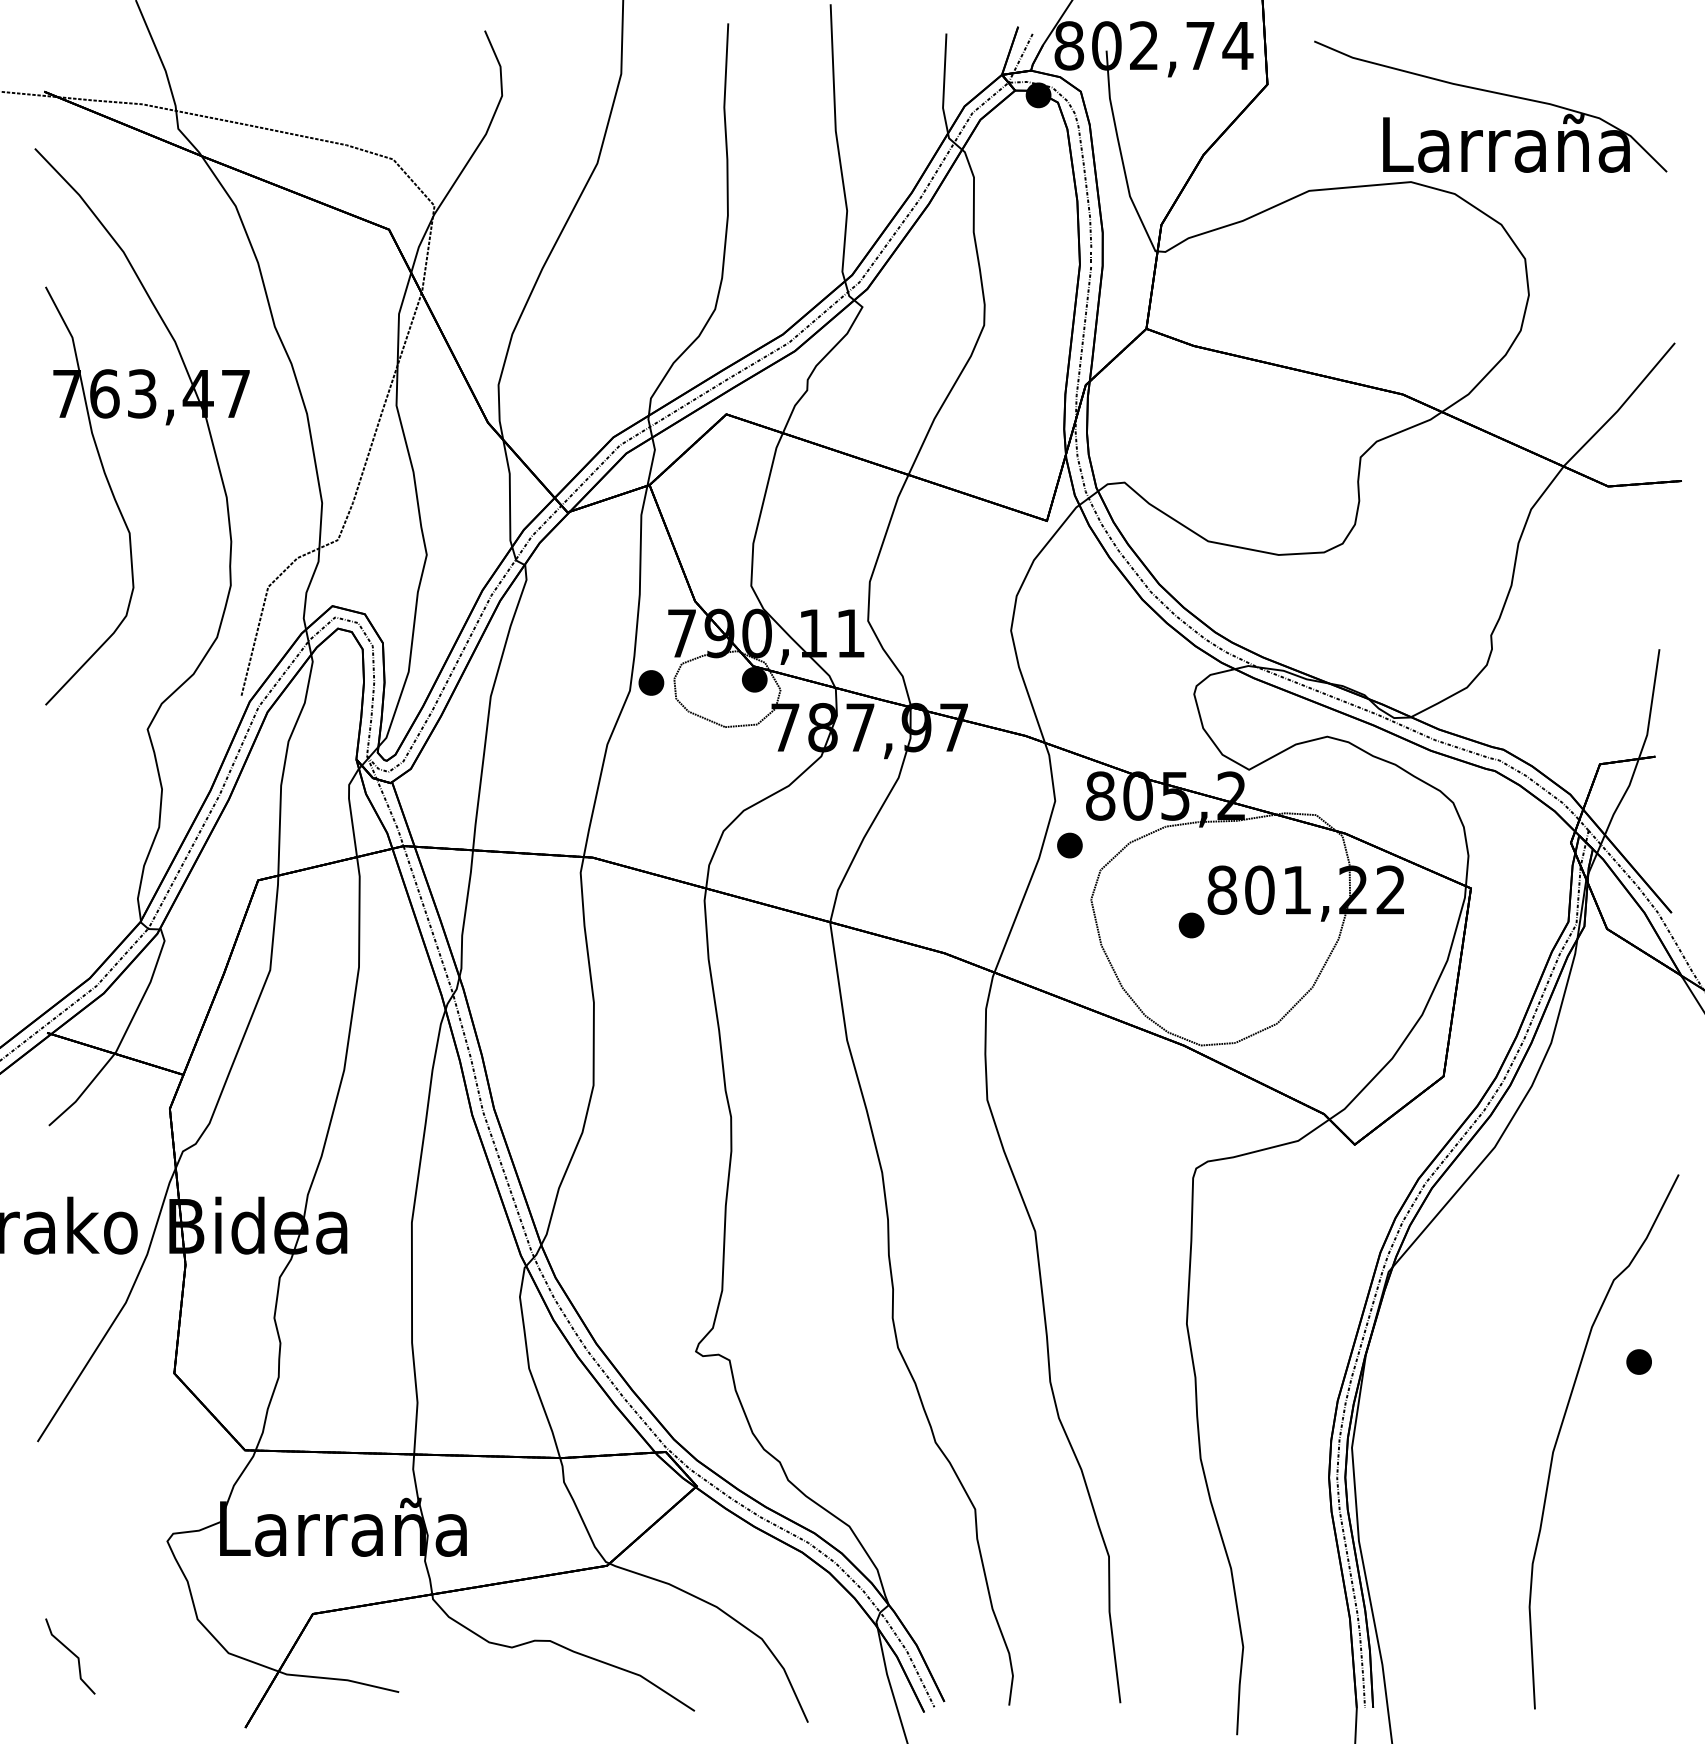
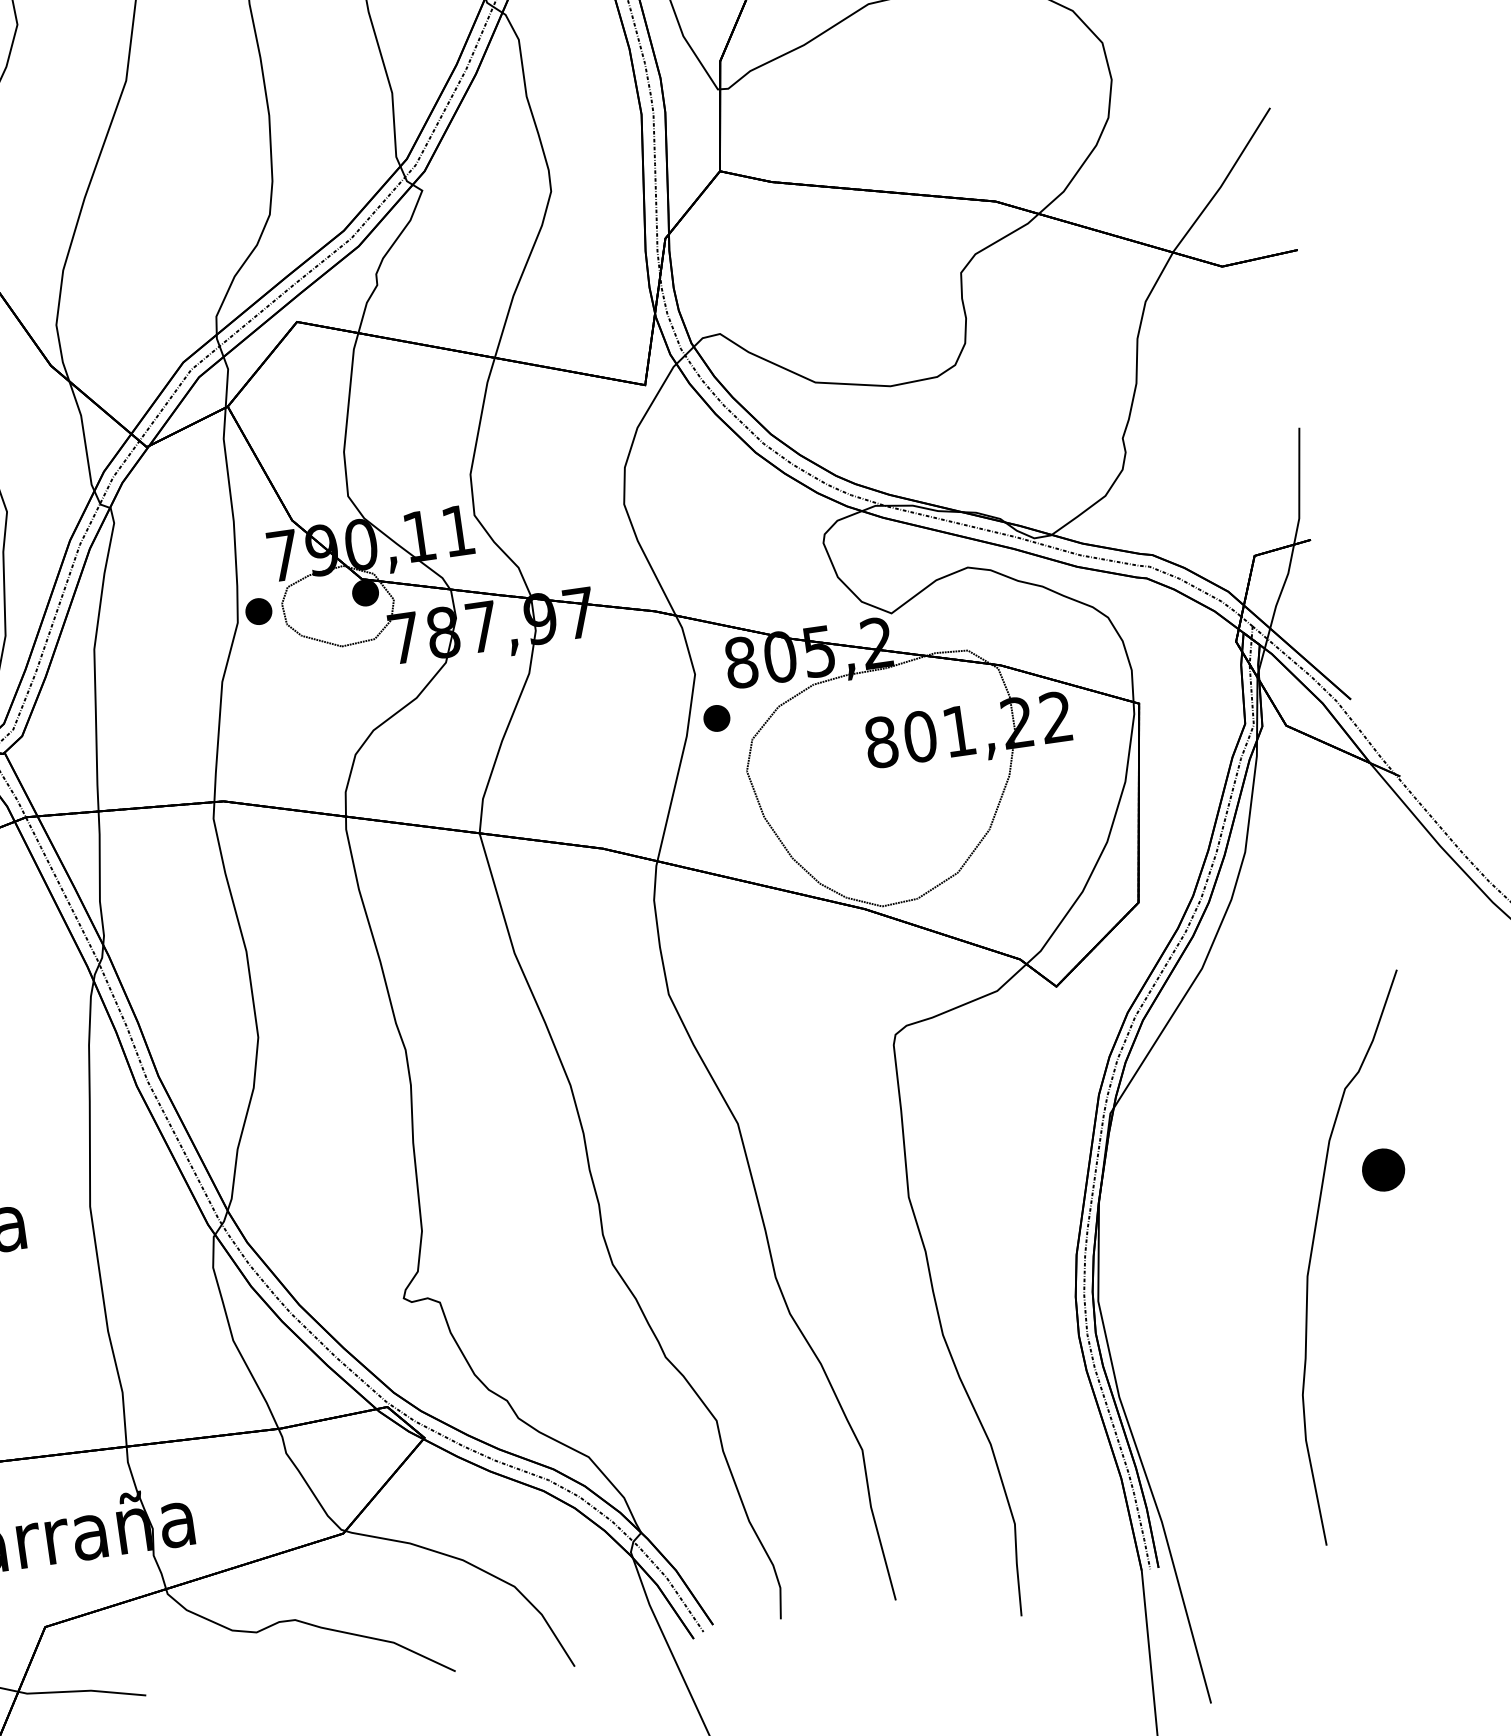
part: (1191, 925) -> (854, 783), removed
part: (1638, 1361) -> (1382, 1169), size x1.6

